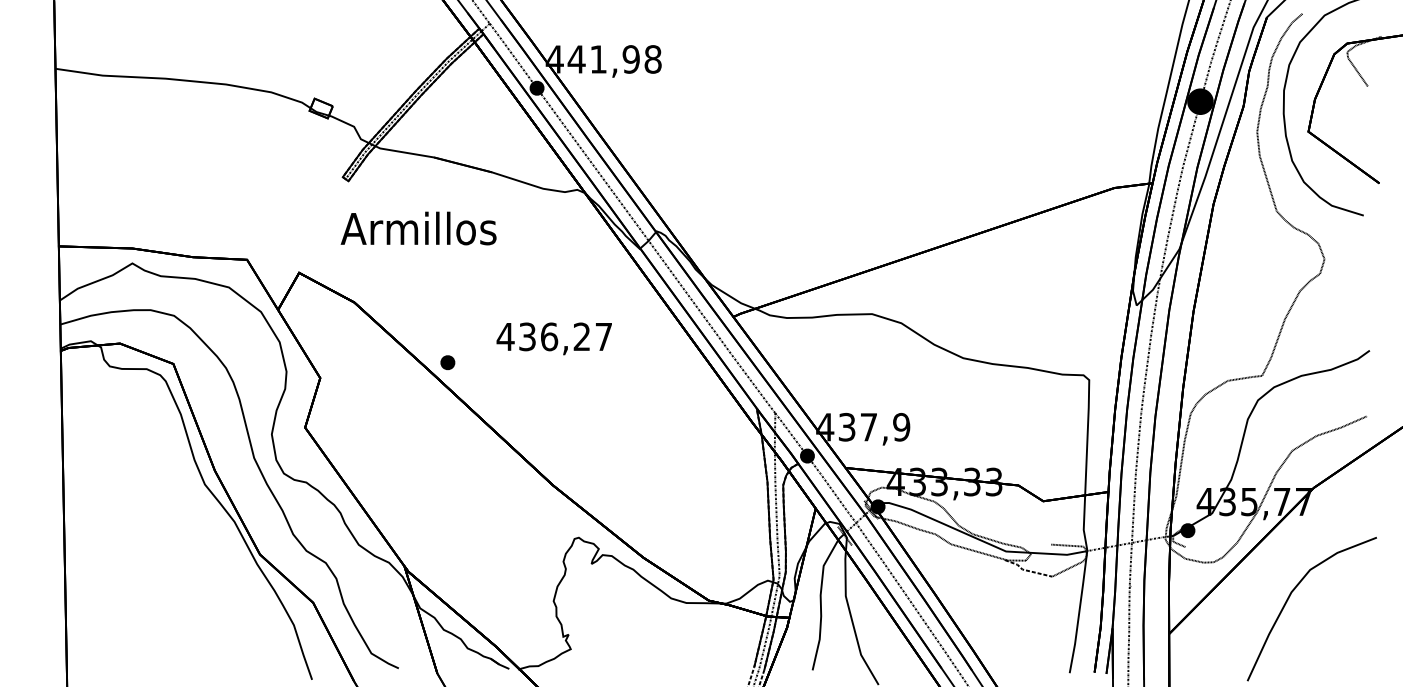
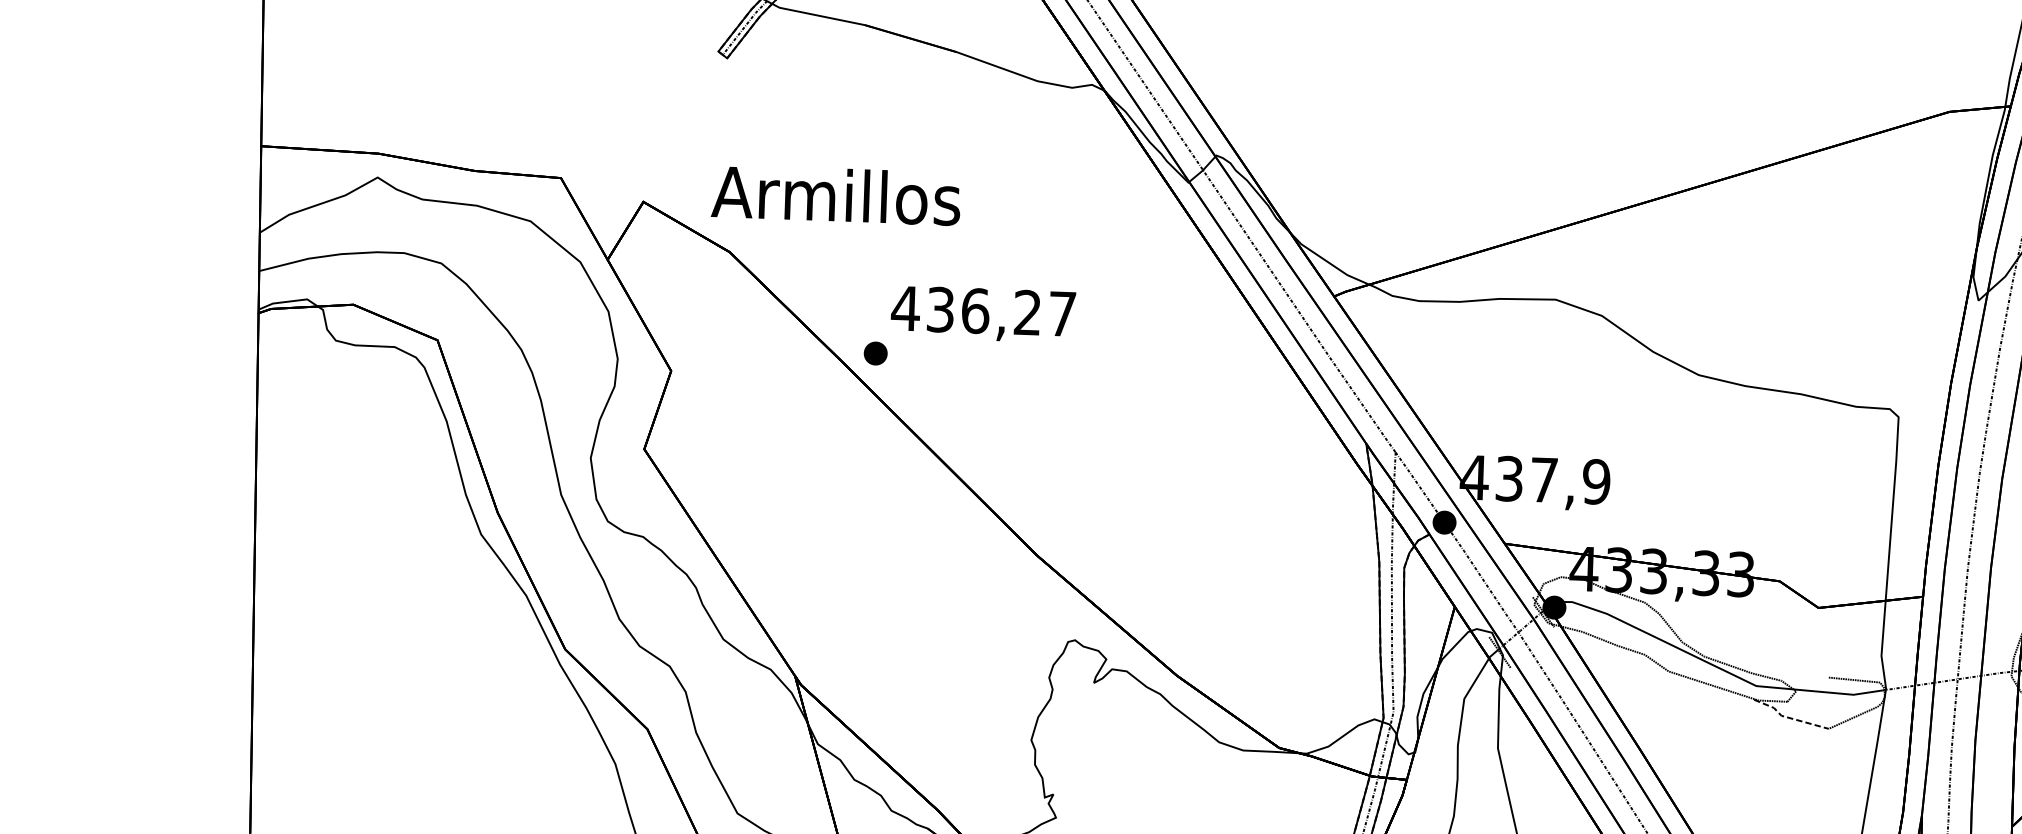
text: (418, 228) -> (835, 195), moved
text: (553, 338) -> (982, 313), moved

